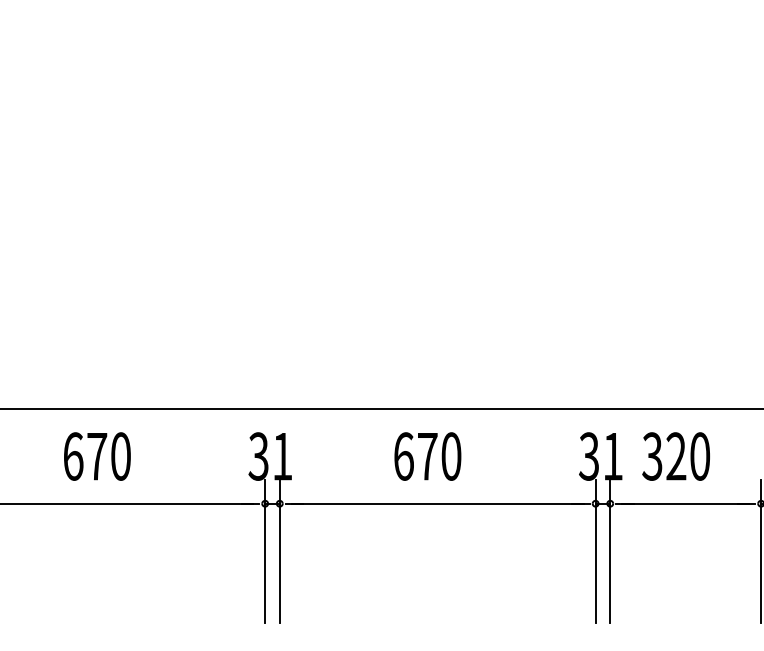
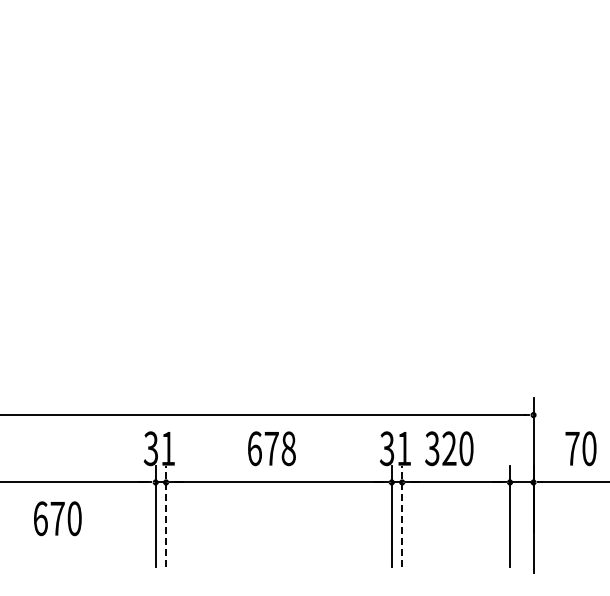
text: (96, 456) -> (57, 518), moved
text: (451, 456) -> (288, 448), 670 -> 678
line: (280, 551) -> (166, 516), solid -> dashed
line: (610, 551) -> (402, 516), solid -> dashed

